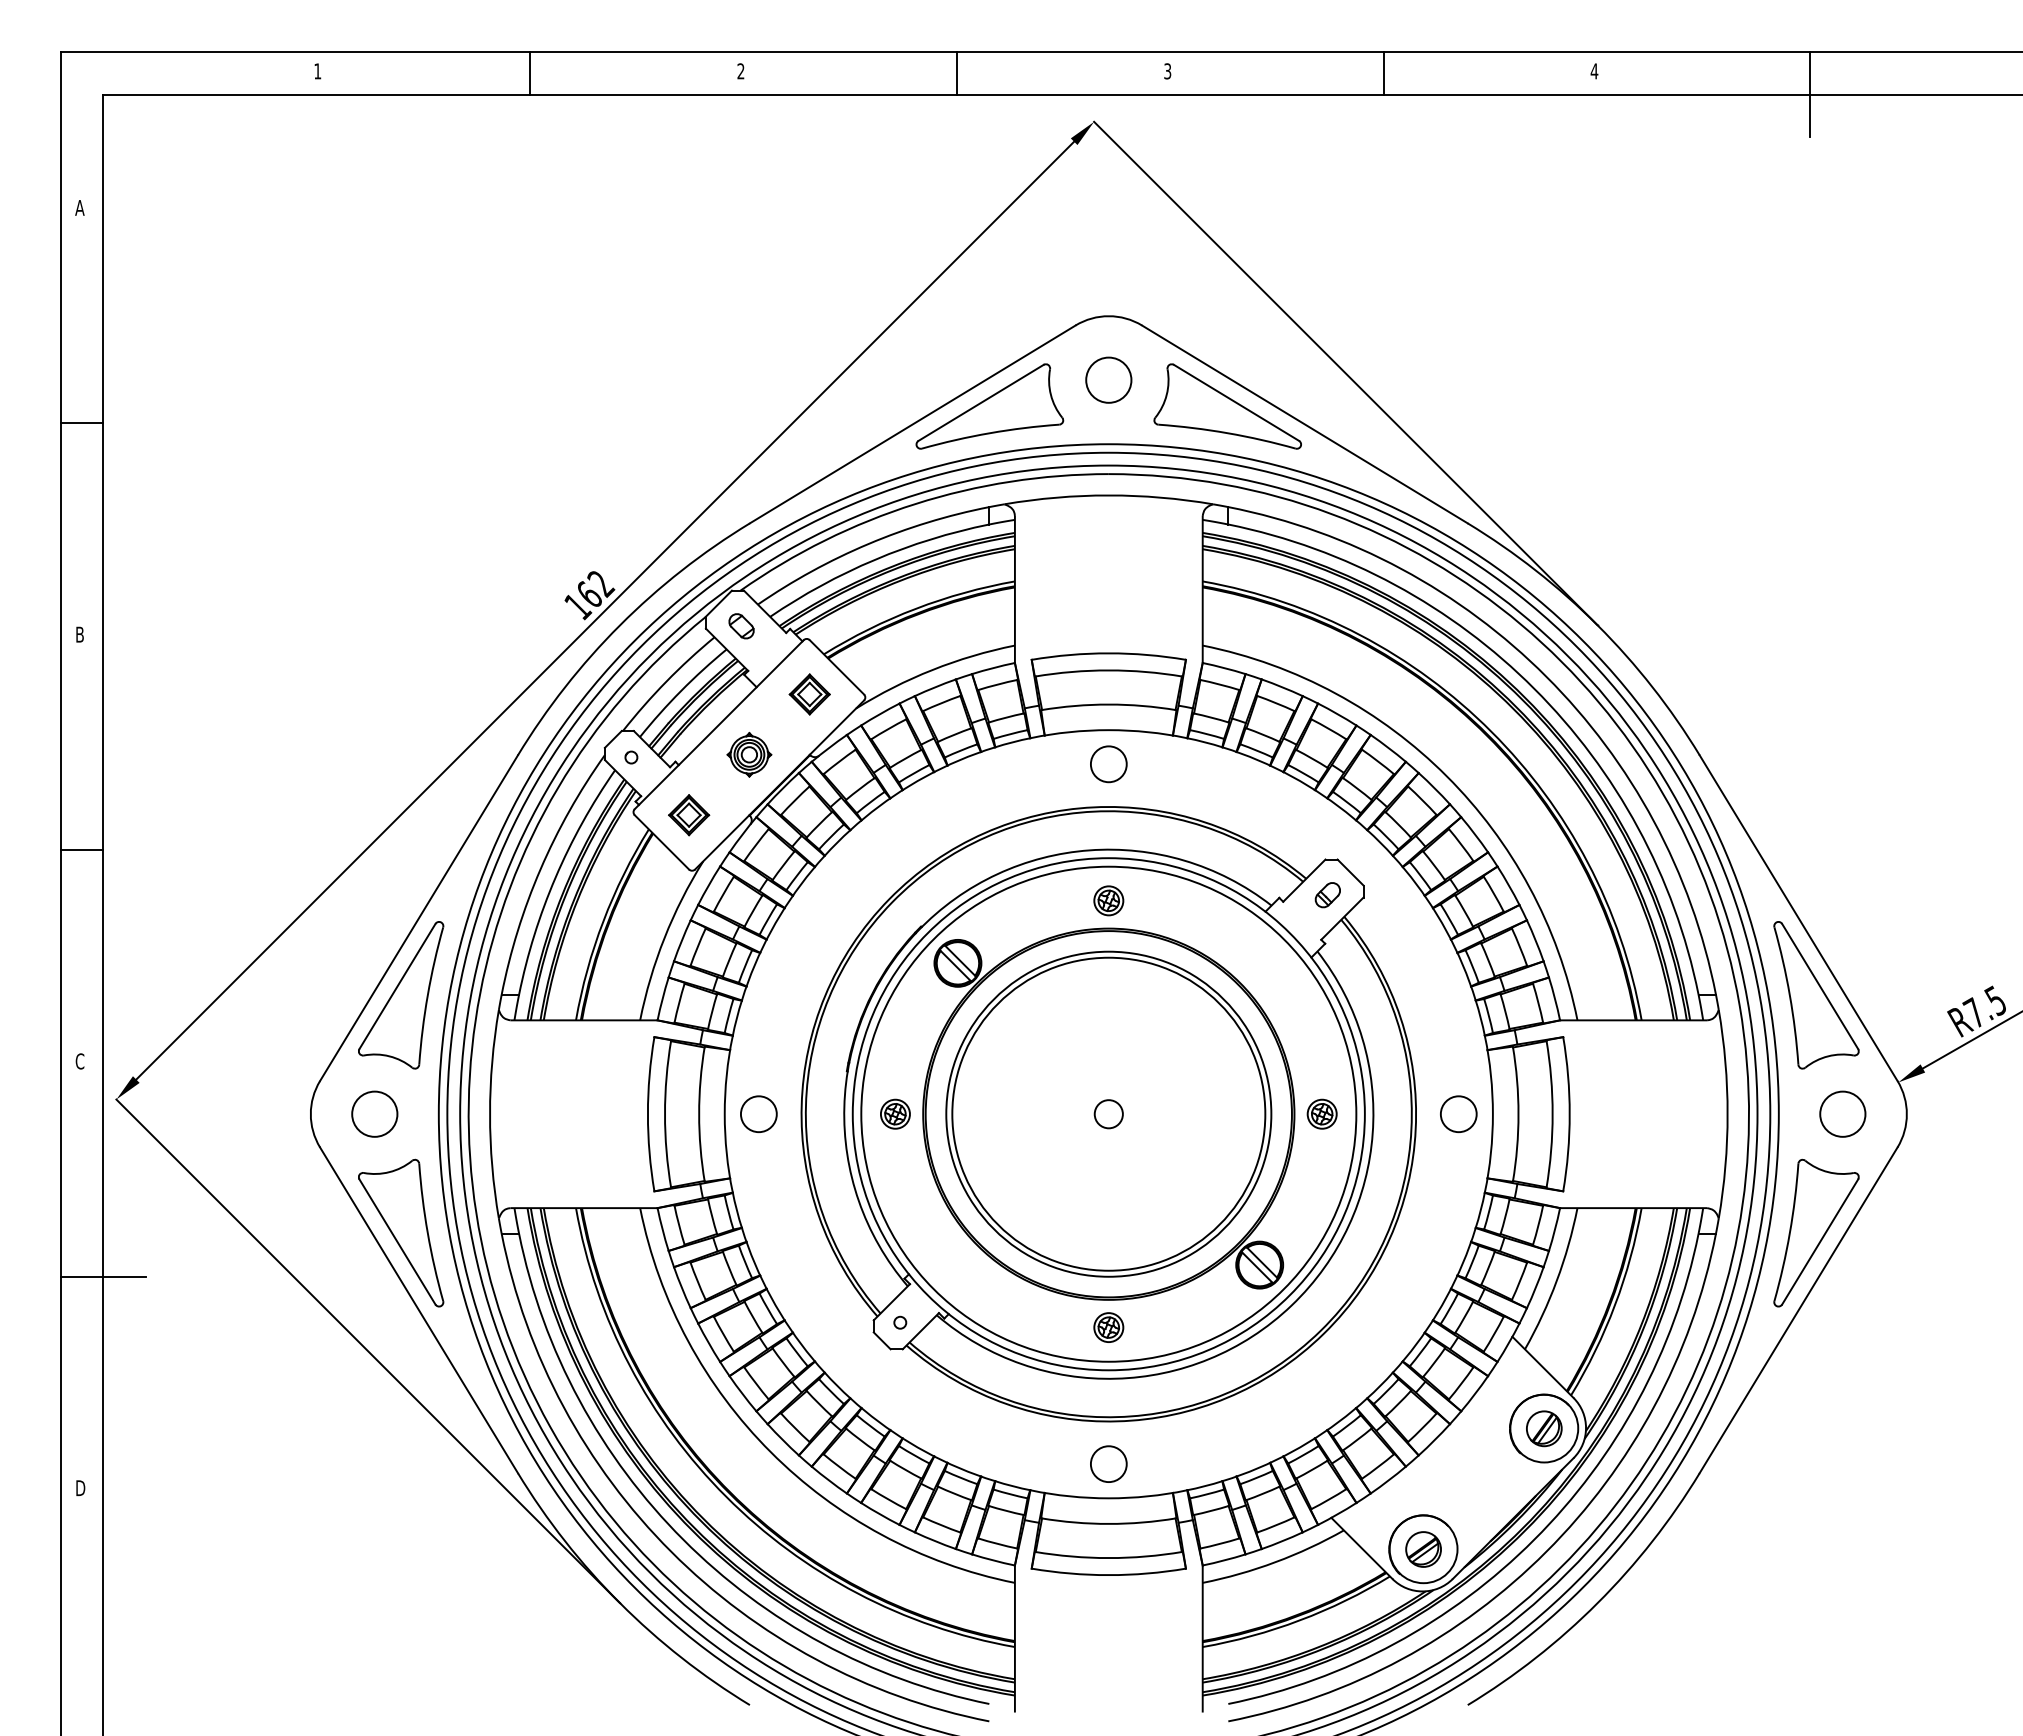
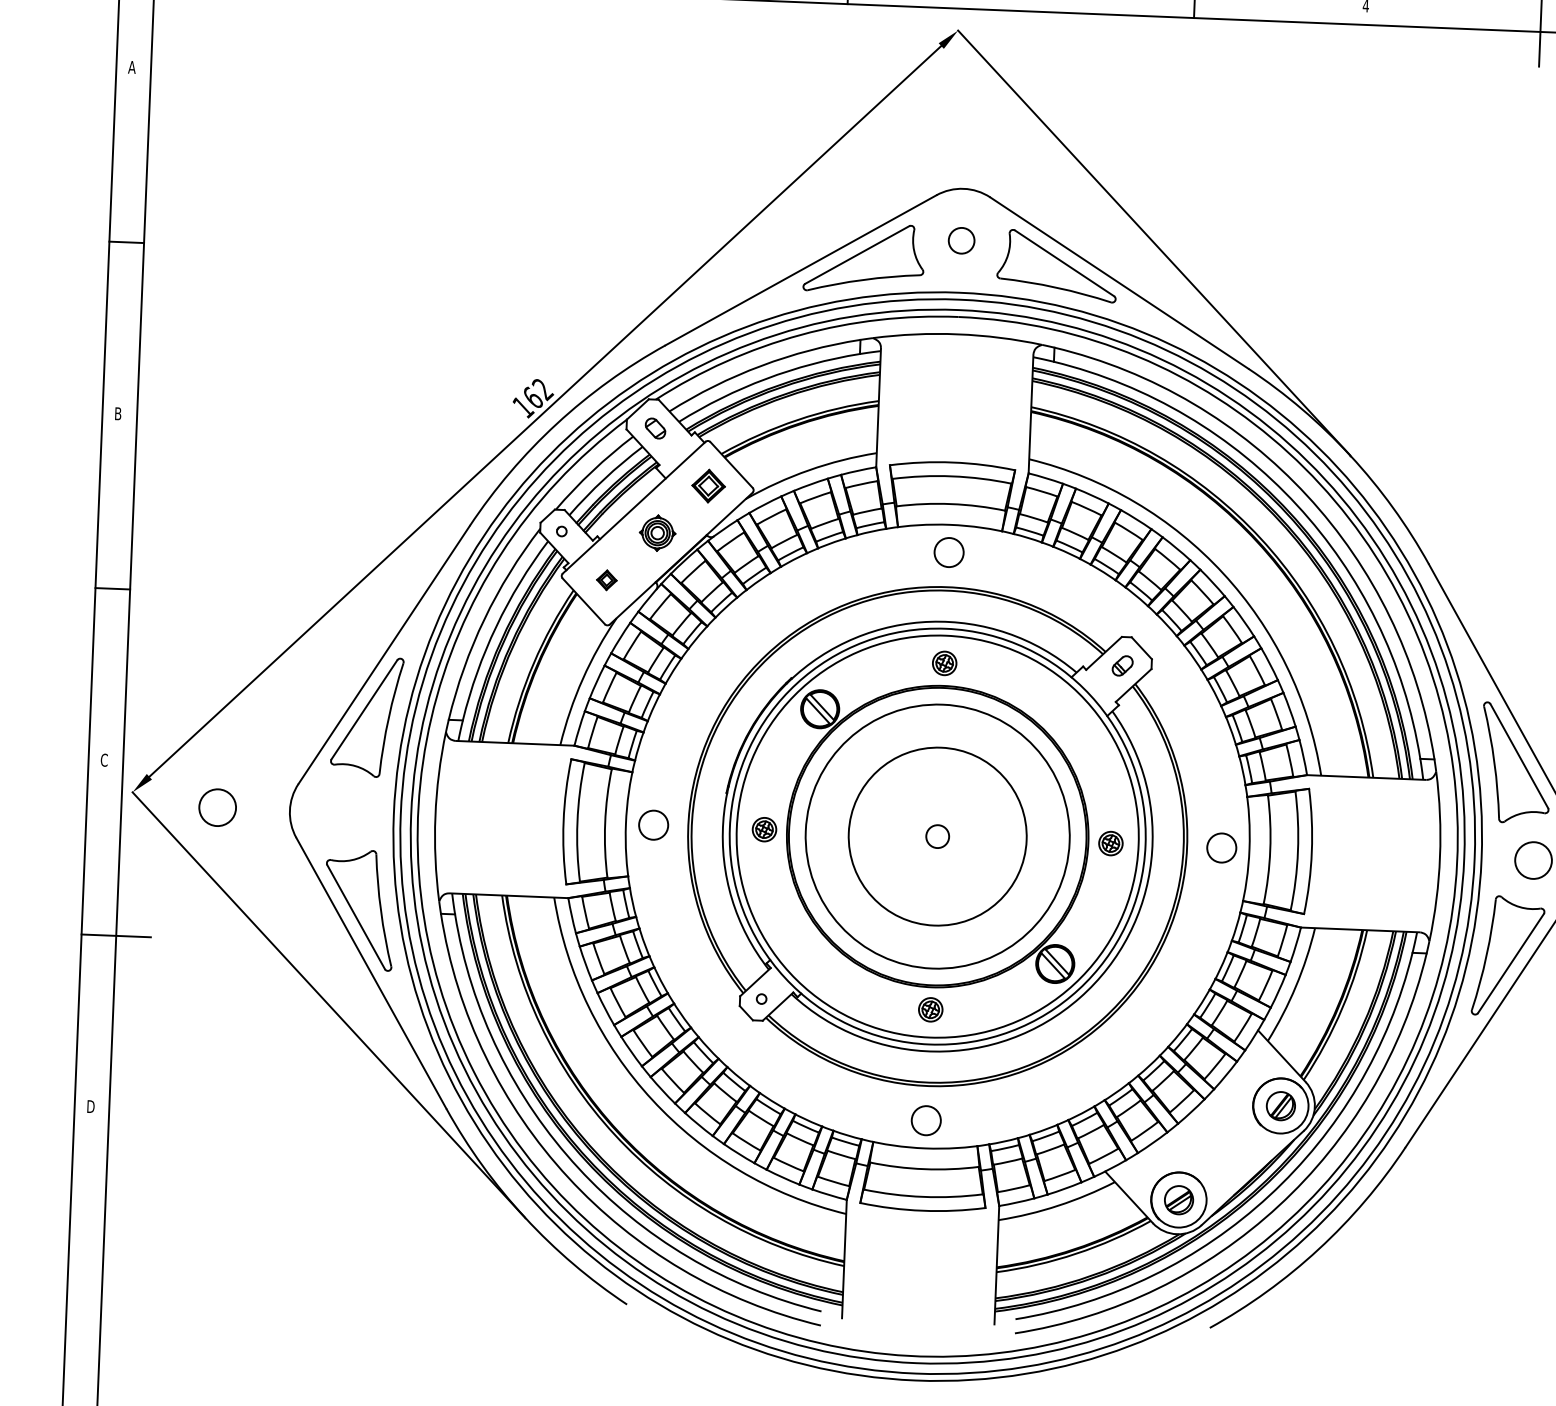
circle: (1108, 379) -> (961, 240), size x0.7
part: (689, 815) -> (607, 580), size x0.6
circle: (374, 1113) -> (217, 807), moved
circle: (1108, 1113) -> (937, 836), size x0.7

